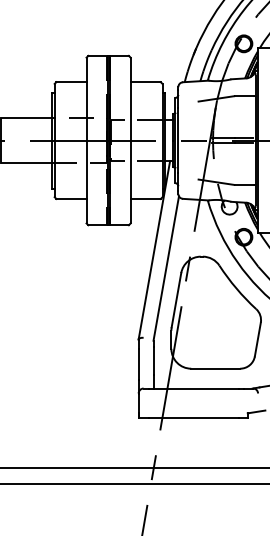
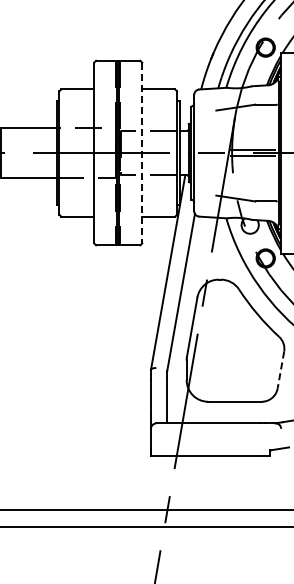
line: (130, 140) -> (142, 153), solid -> dashed
line: (257, 340) -> (280, 370), solid -> dashed

